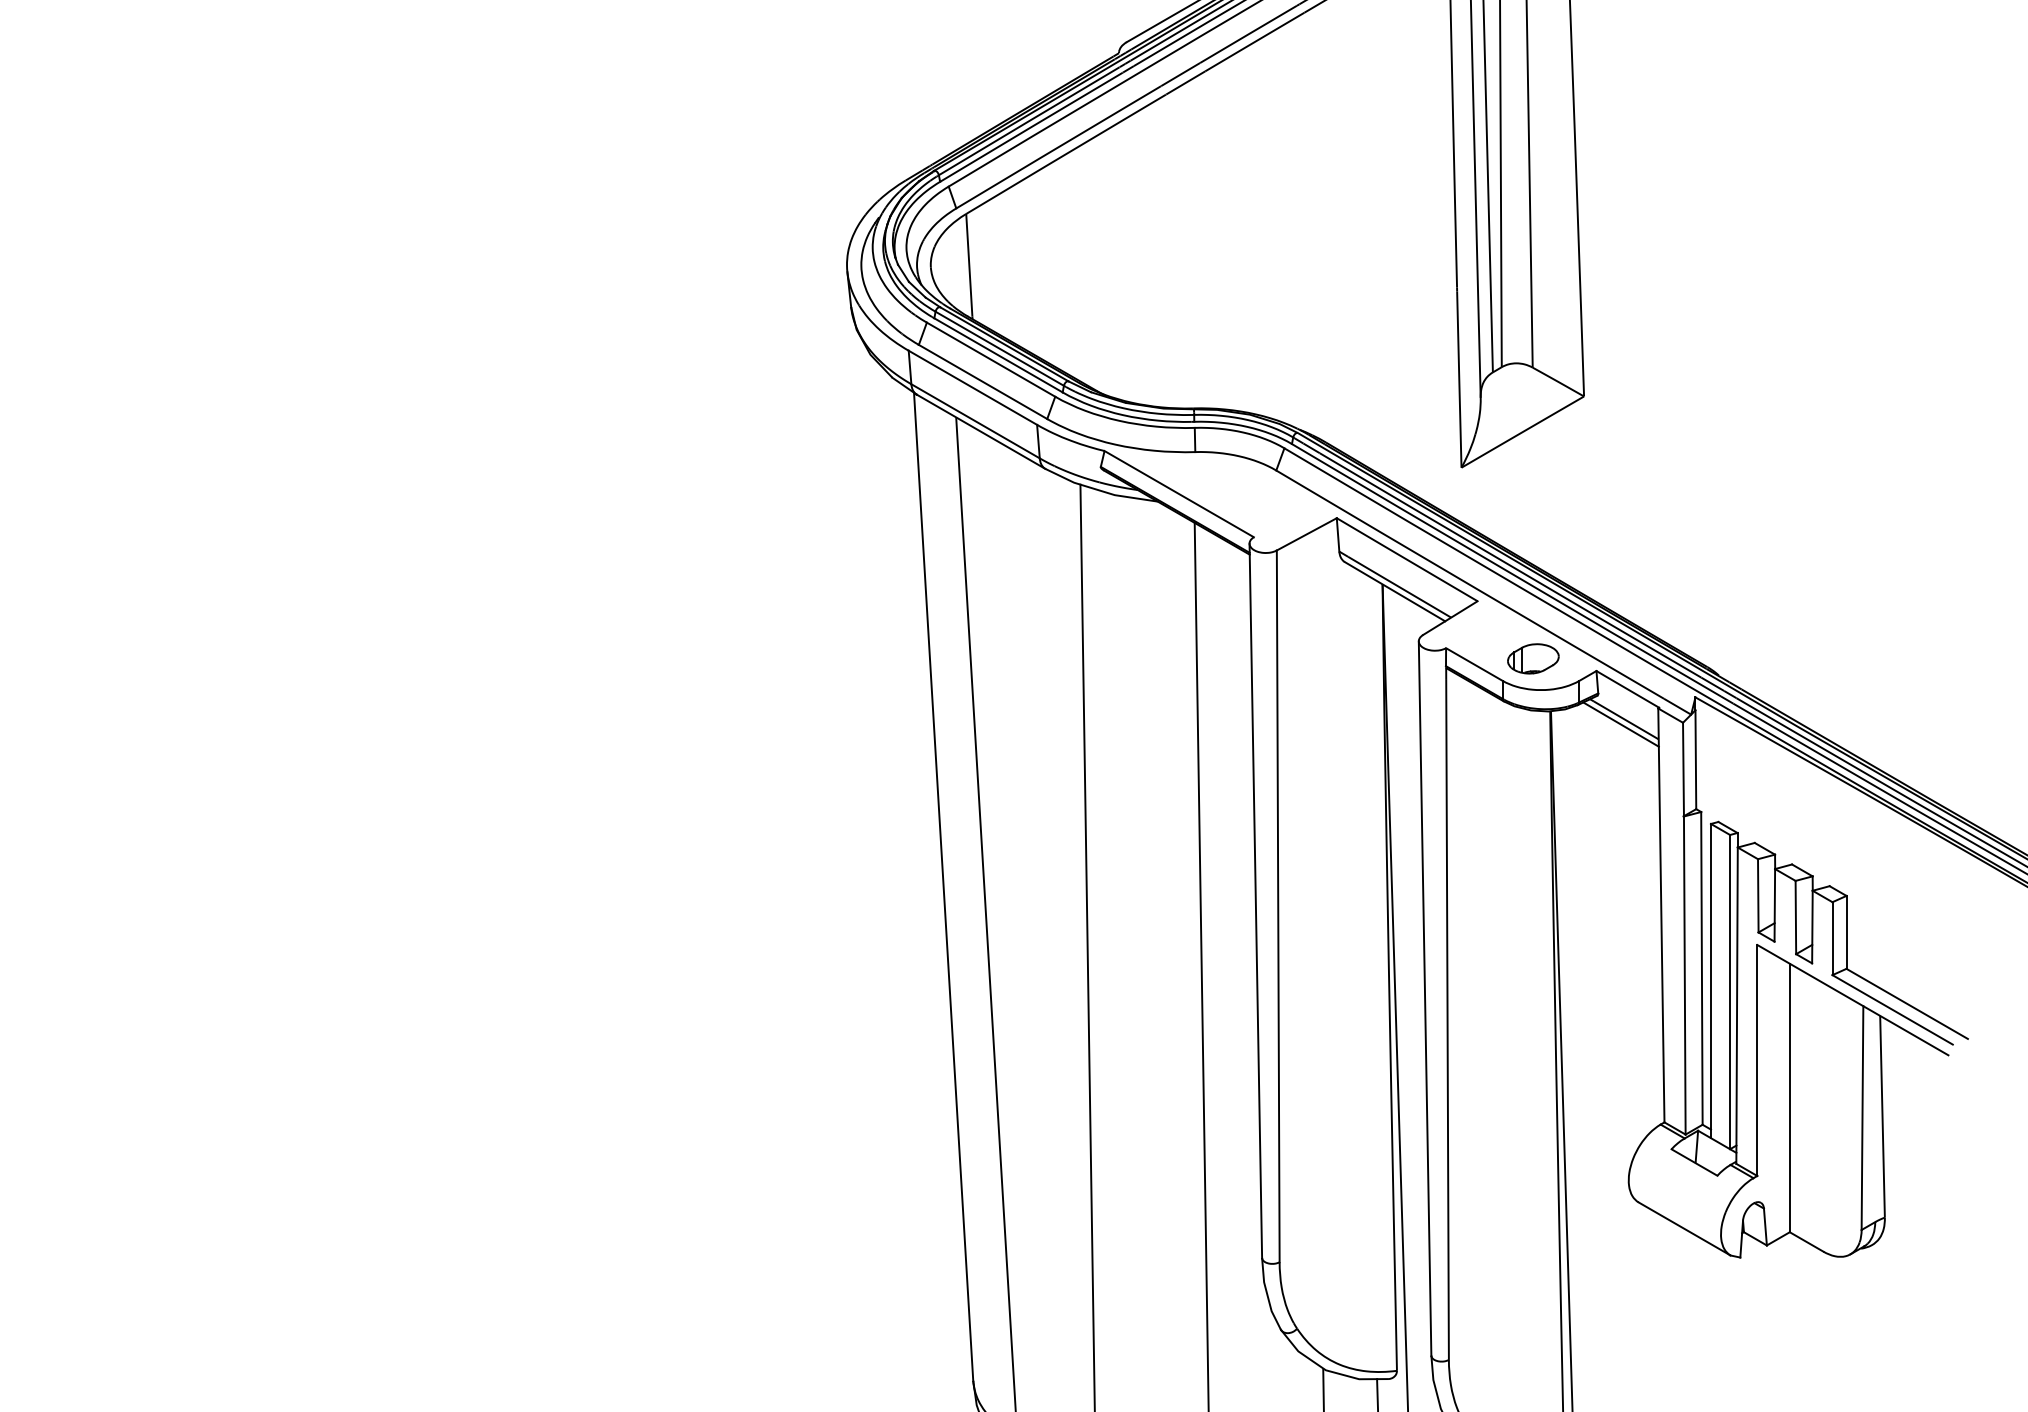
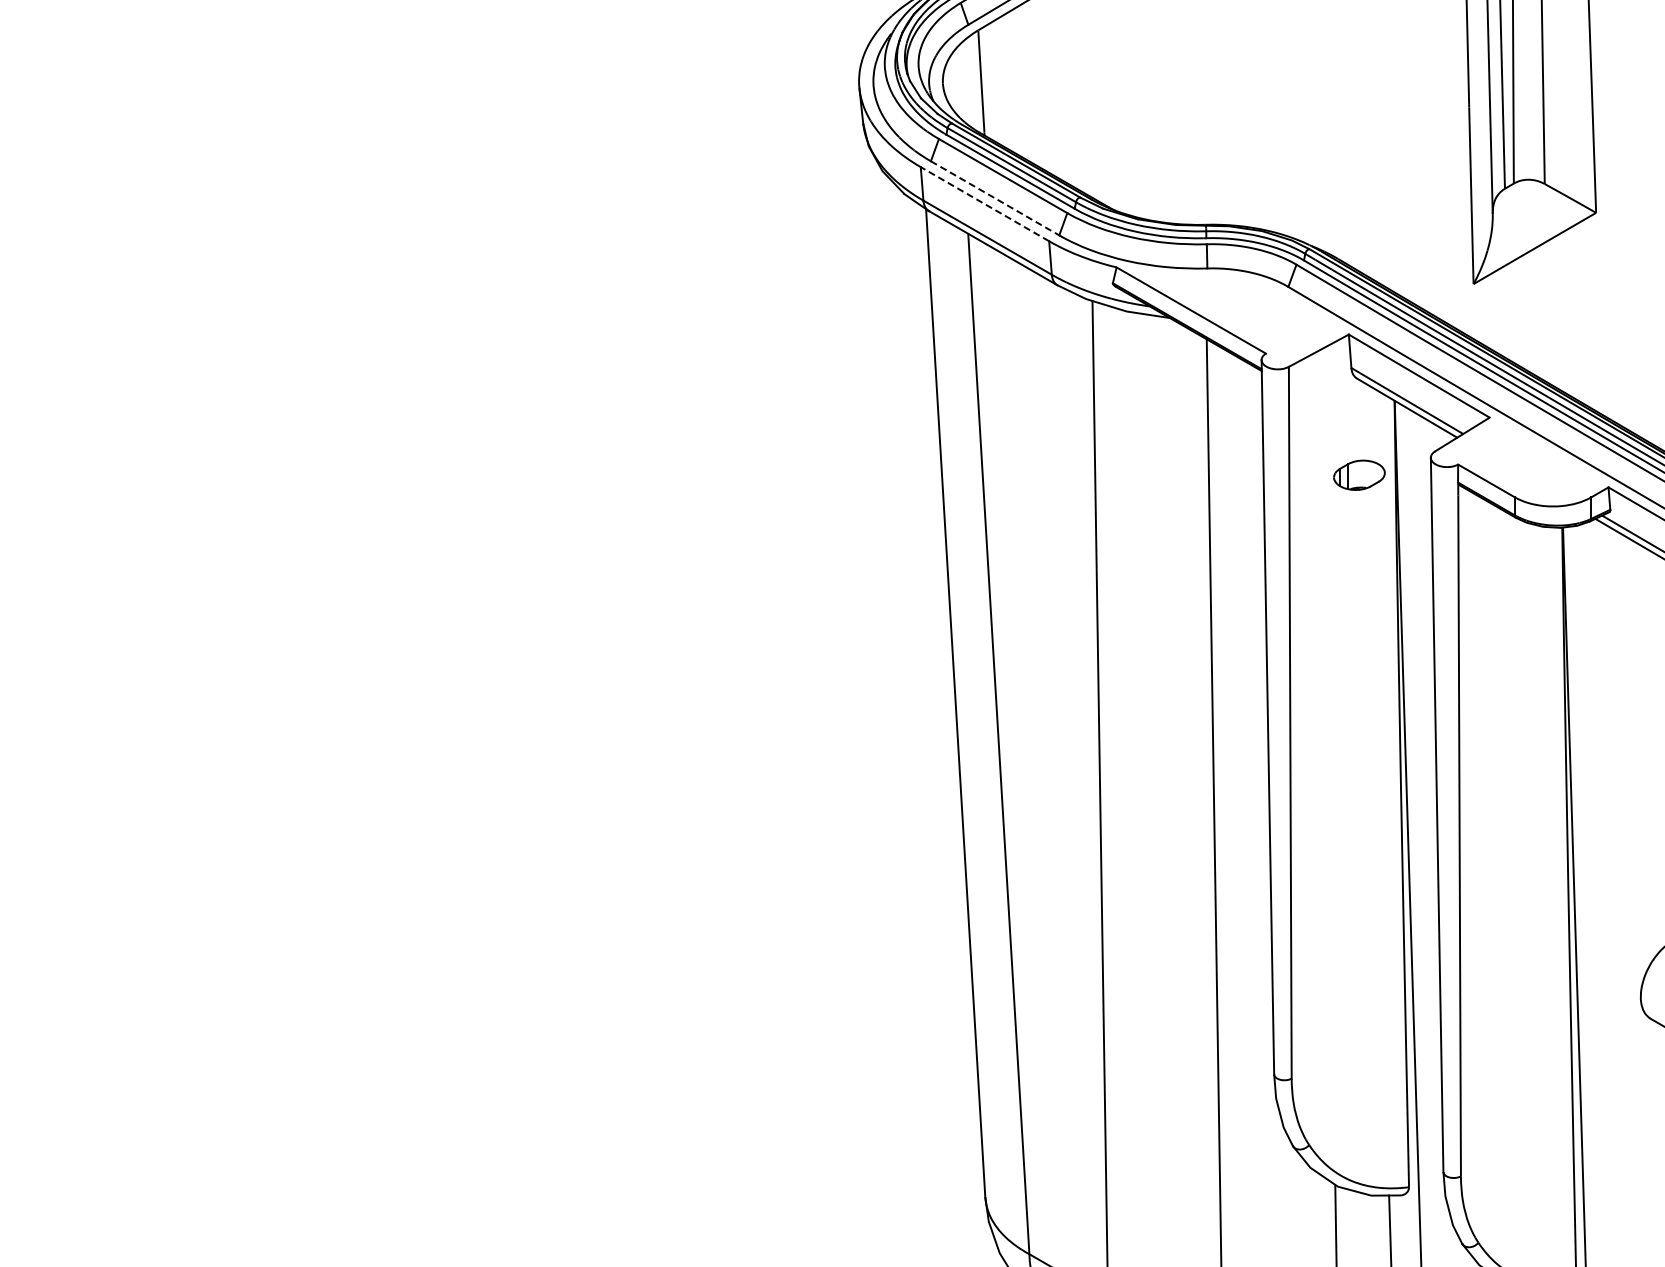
line: (983, 382) -> (995, 198), solid -> dashed
line: (972, 387) -> (984, 203), solid -> dashed
part: (1533, 658) -> (1359, 474), moved

